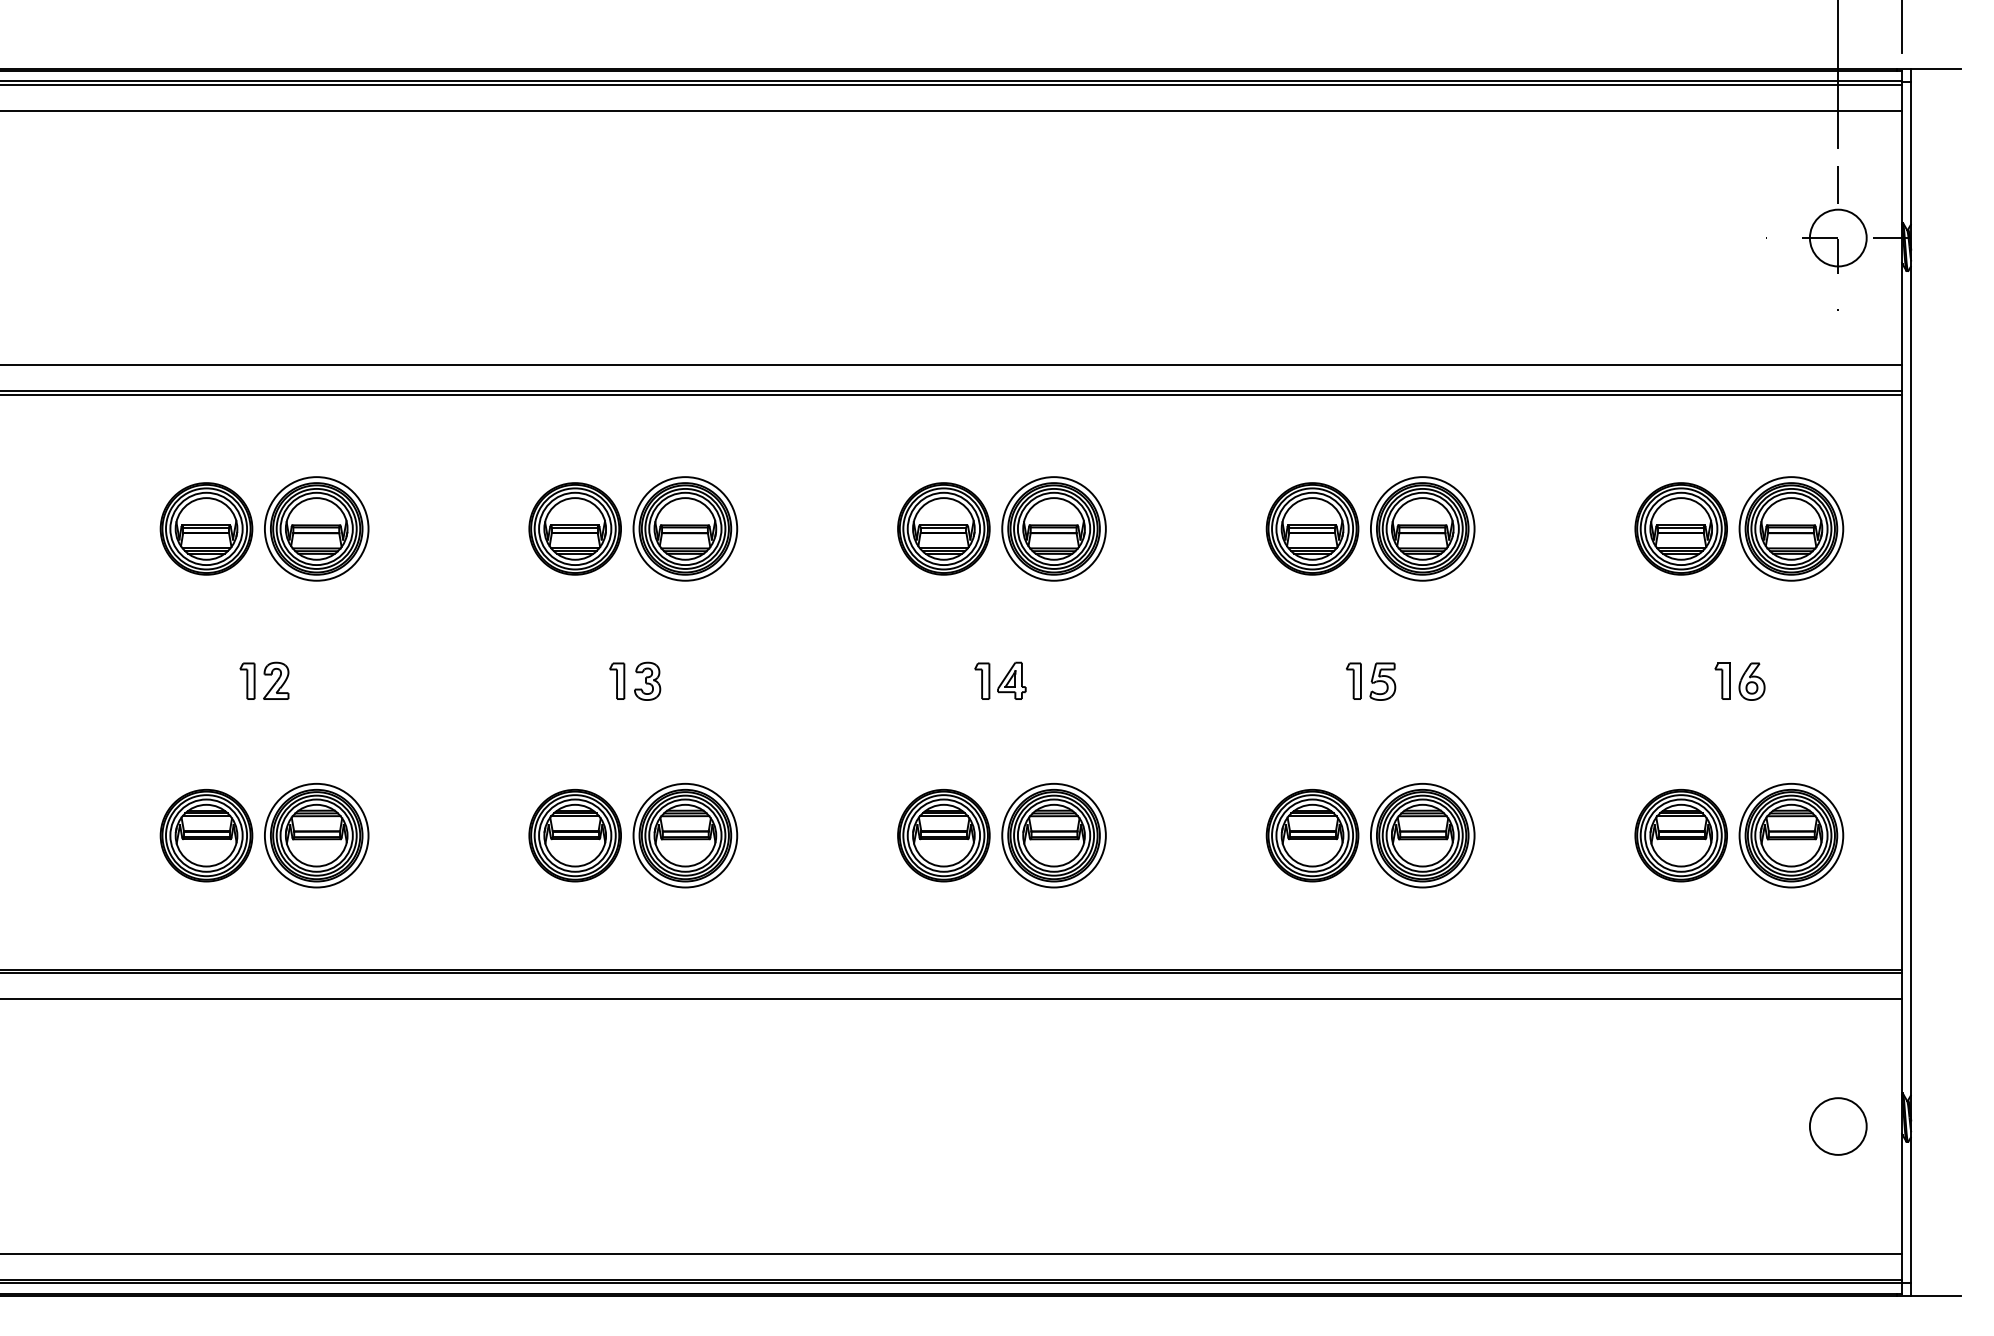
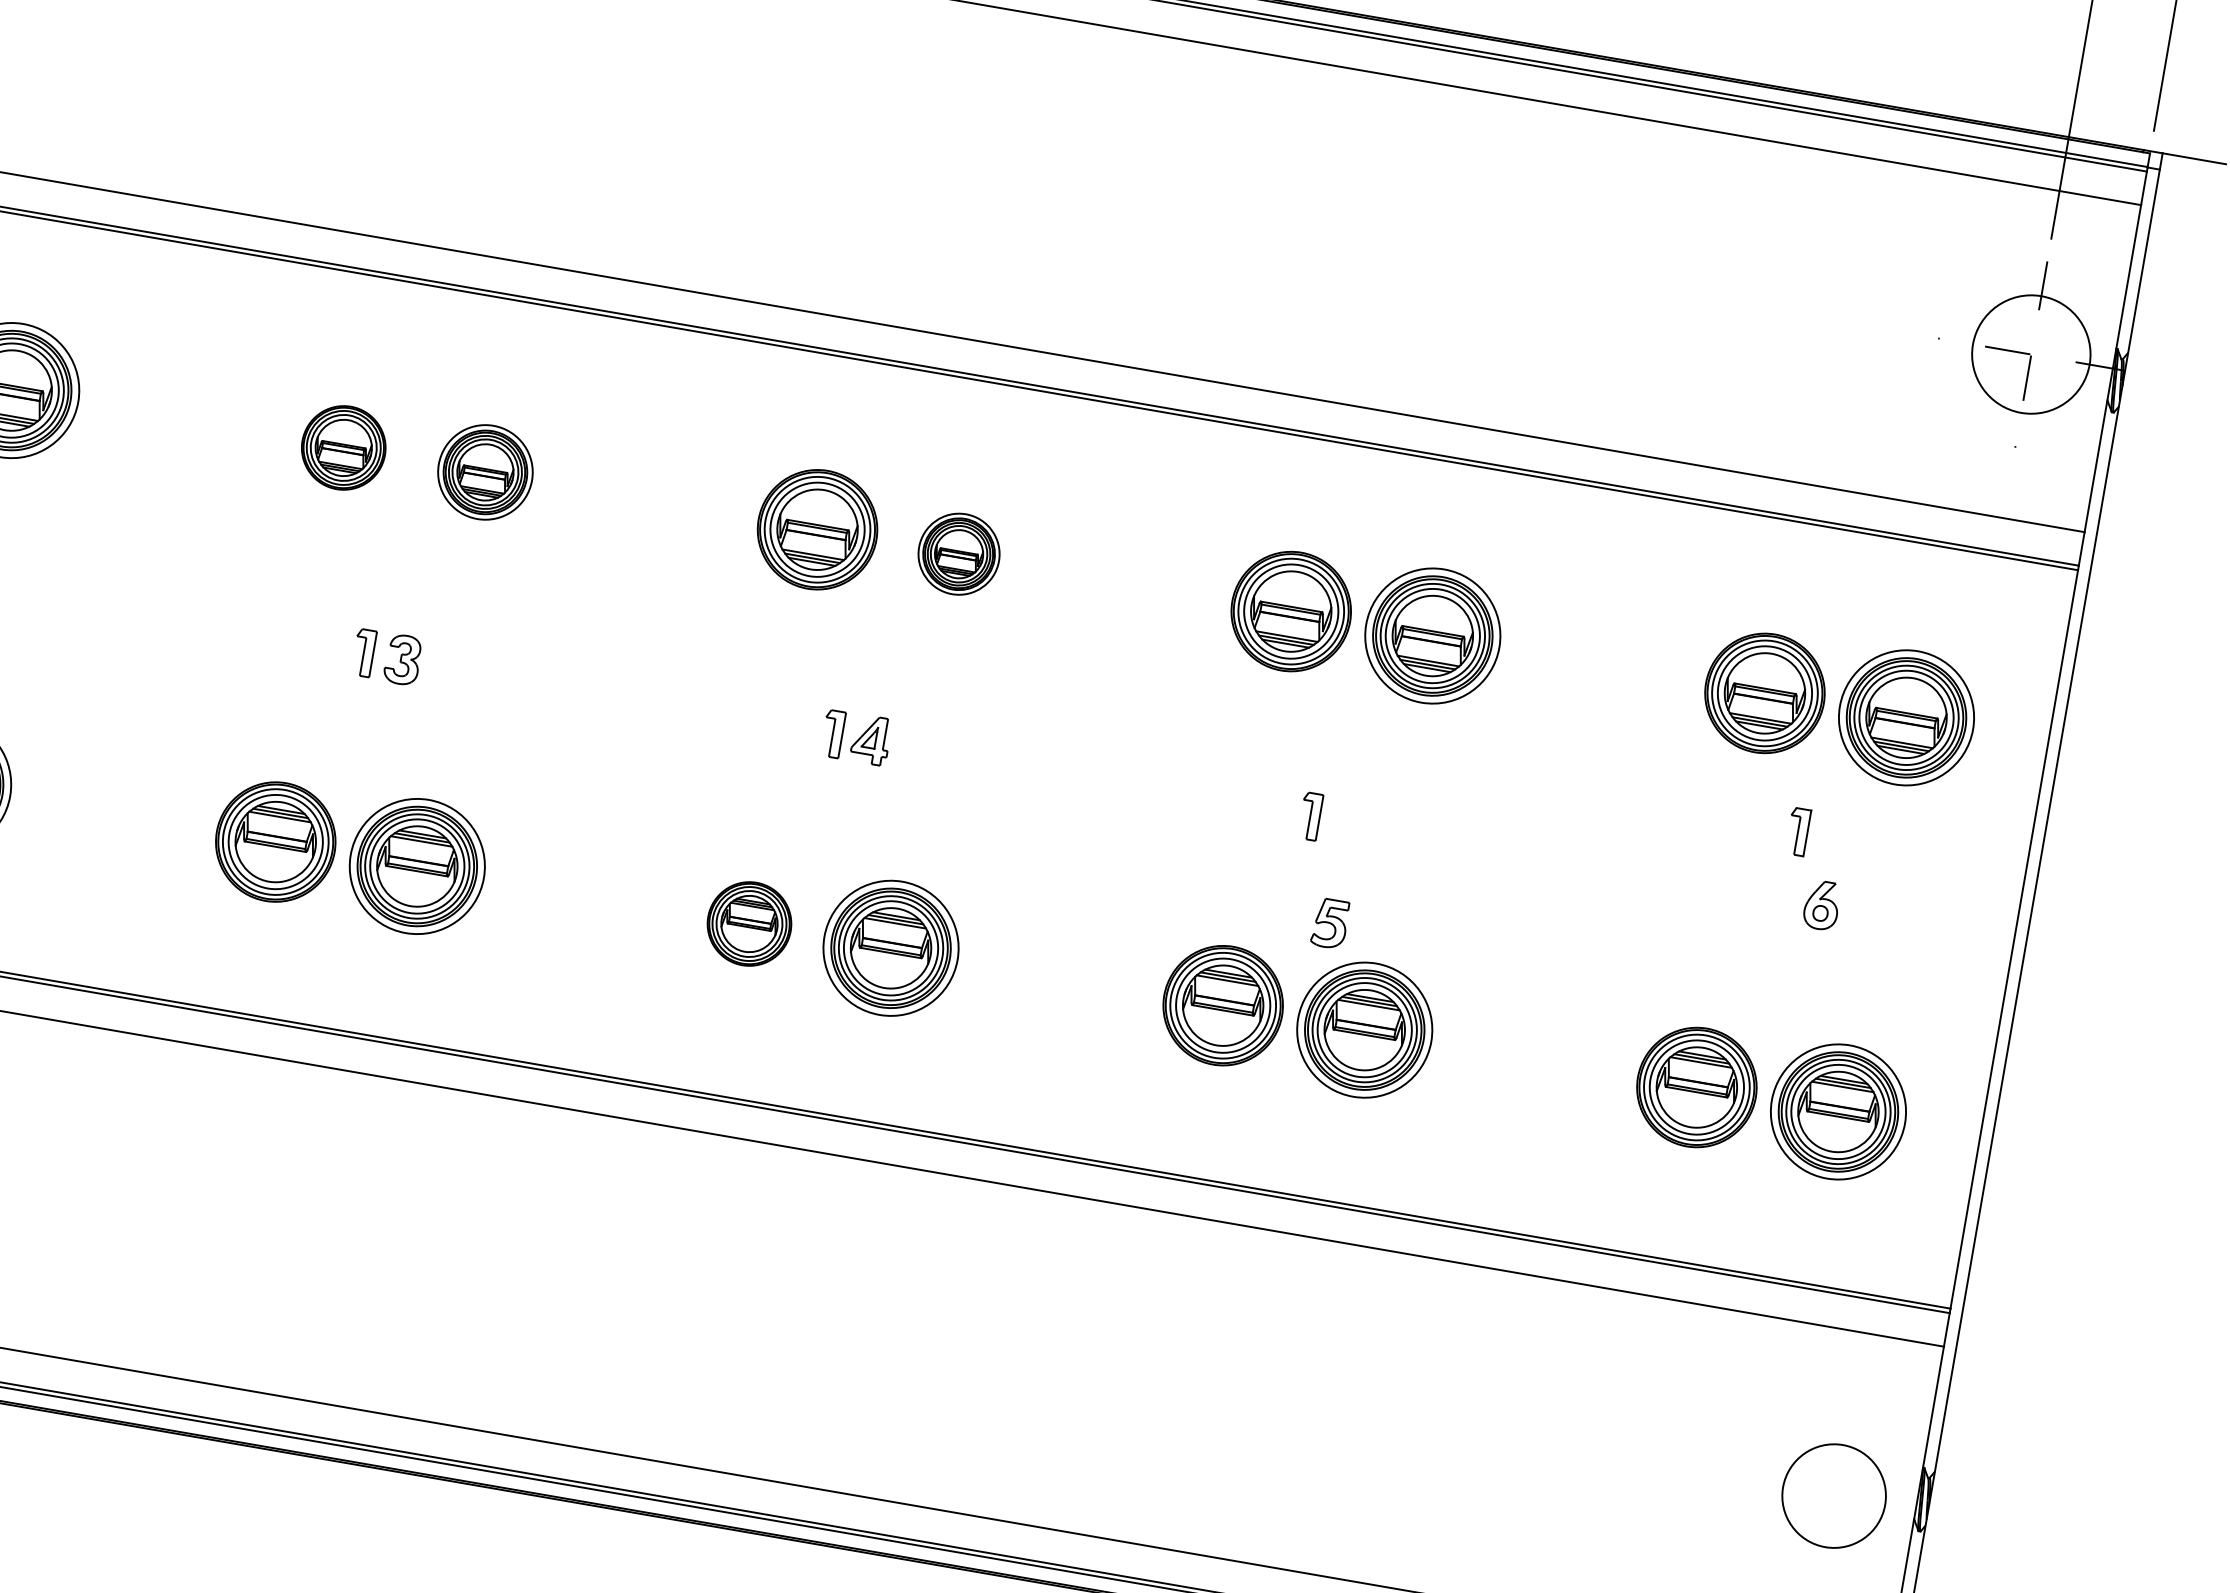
circle: (1837, 237) -> (2030, 353), size x1.6
part: (574, 528) -> (343, 447), size x0.7
part: (685, 528) -> (485, 471), size x0.7
part: (1053, 528) -> (958, 553), size x0.6
part: (1722, 680) -> (1798, 830), moved
part: (1382, 681) -> (1329, 923), moved
part: (943, 835) -> (749, 923), size x0.7
circle: (1837, 1126) -> (1833, 1495), size x1.4

